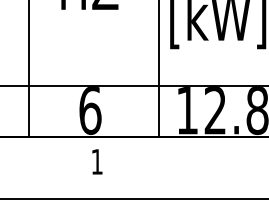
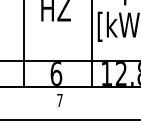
text: (96, 161) -> (59, 100), 1 -> 7

